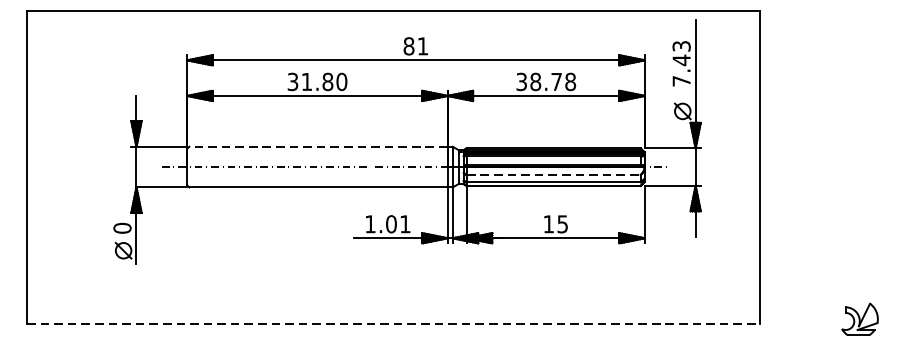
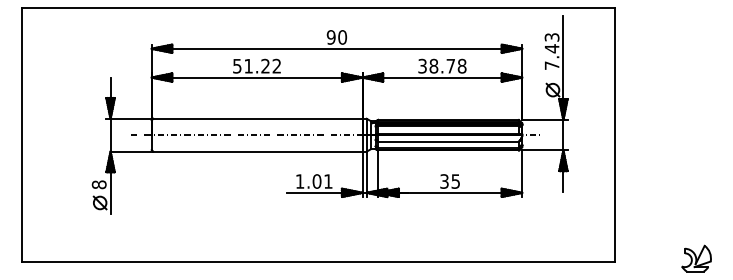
text: (415, 46) -> (336, 37), 81 -> 90
text: (317, 81) -> (257, 65), 31.80 -> 51.22
line: (317, 146) -> (257, 118), dashed -> solid
line: (554, 174) -> (449, 141), dashed -> solid
text: (548, 224) -> (444, 181), 15 -> 35
text: (122, 227) -> (99, 184), 0 -> 8
line: (393, 324) -> (318, 262), dashed -> solid

